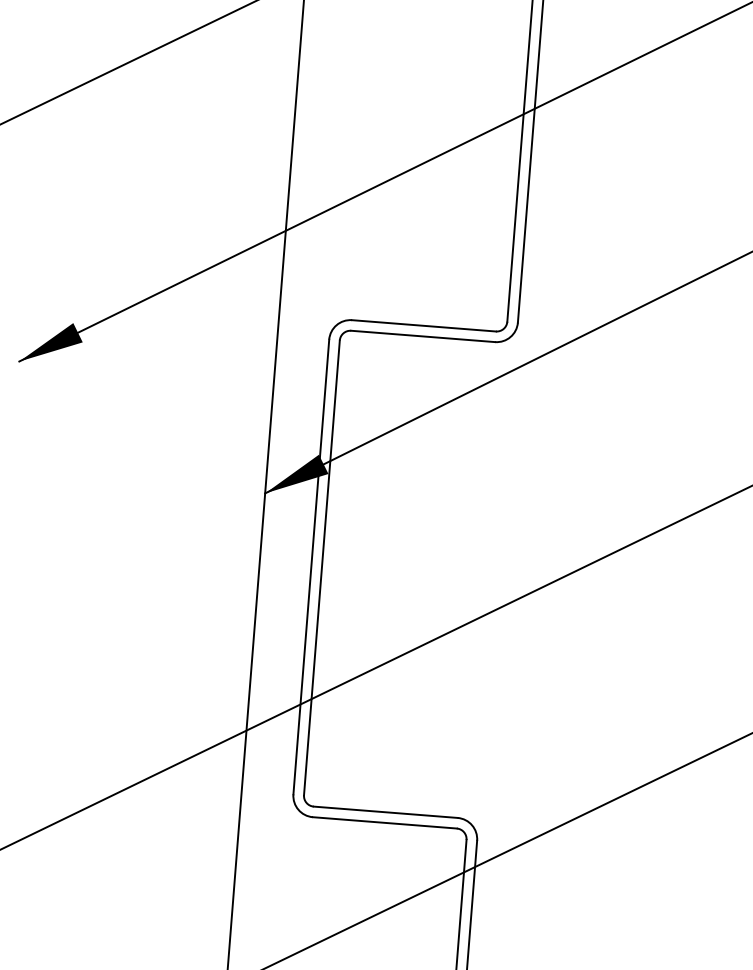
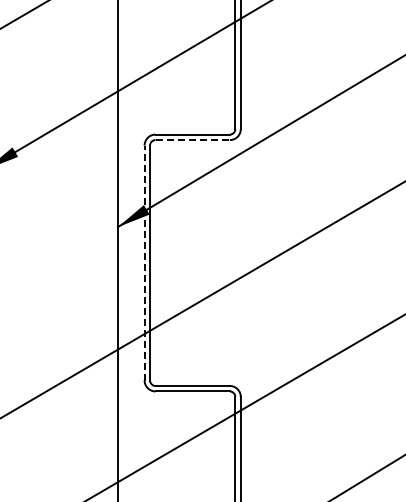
line: (424, 337) -> (193, 140), solid -> dashed
line: (311, 565) -> (144, 262), solid -> dashed

